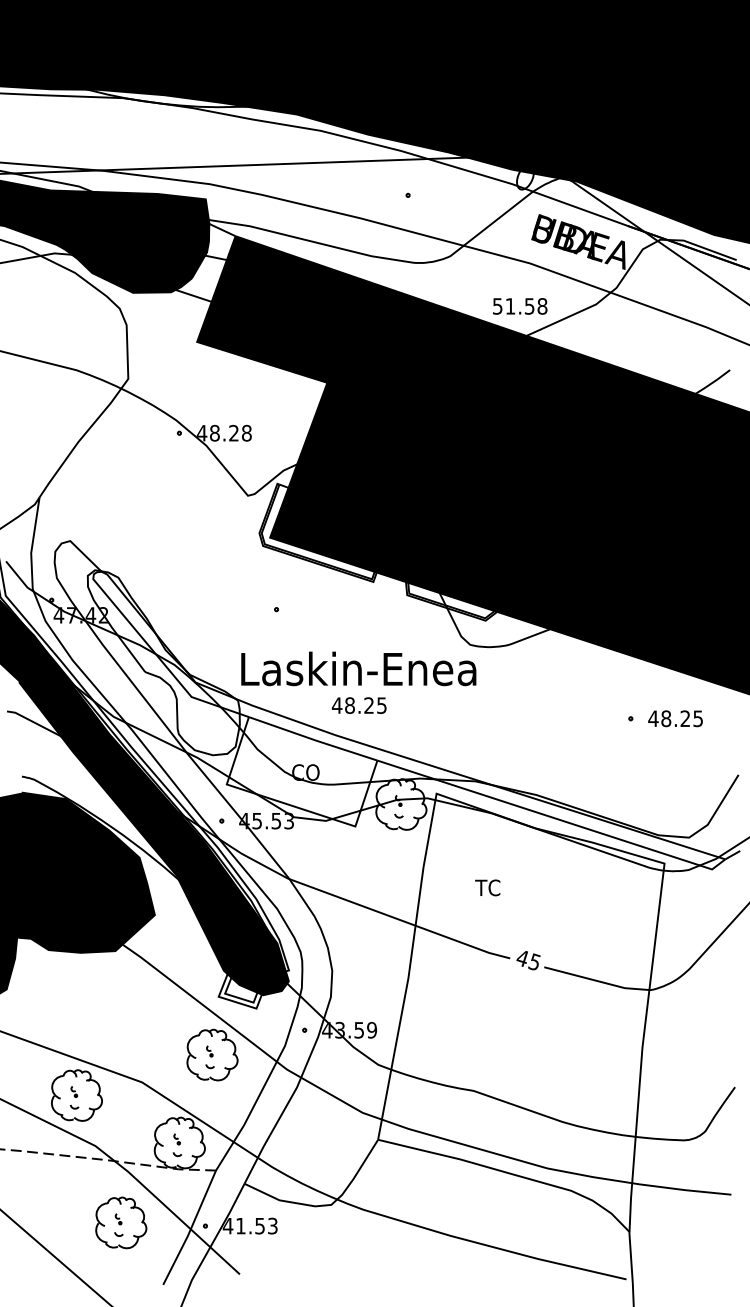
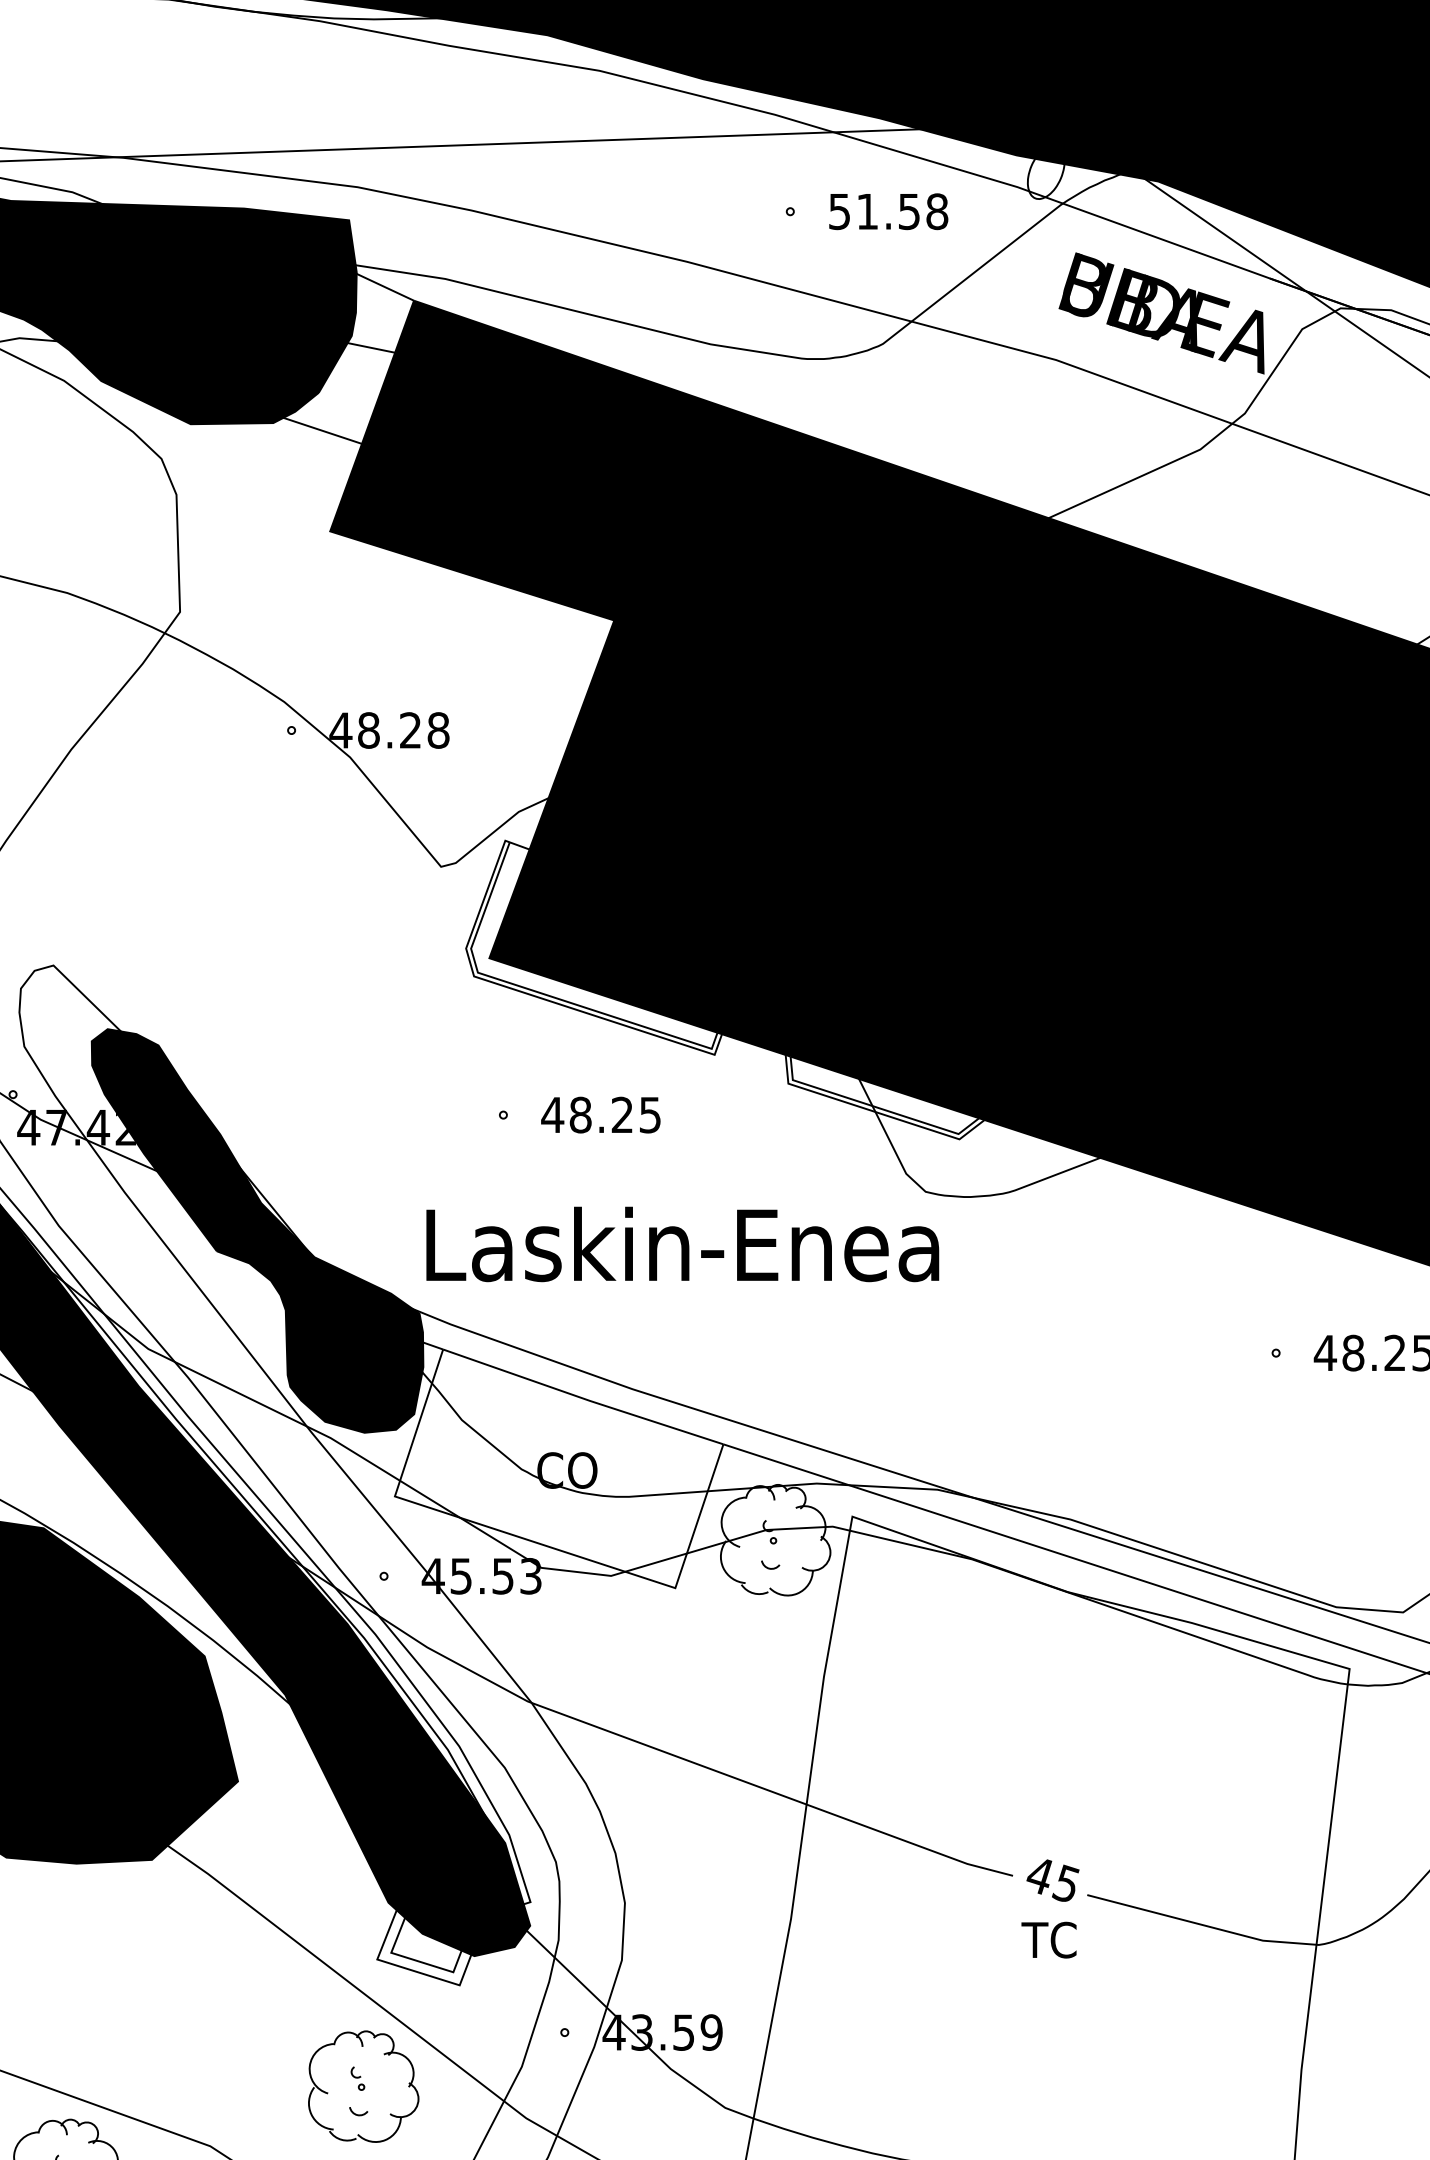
text: (520, 306) -> (889, 211), moved
fill: (163, 662) -> (256, 1230), added
text: (358, 705) -> (599, 1114), moved
text: (487, 887) -> (1048, 1939), moved

